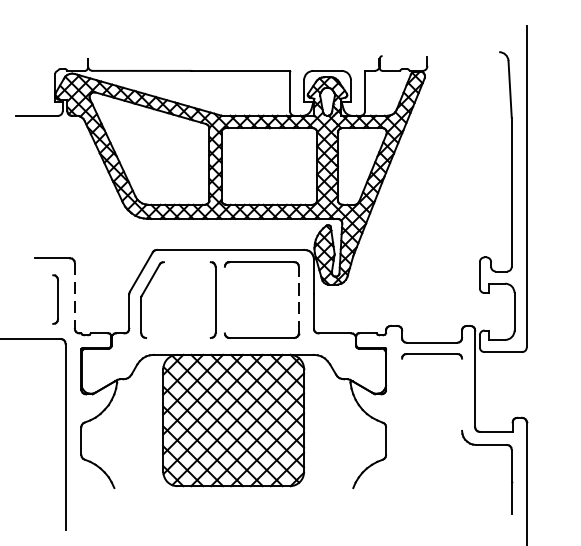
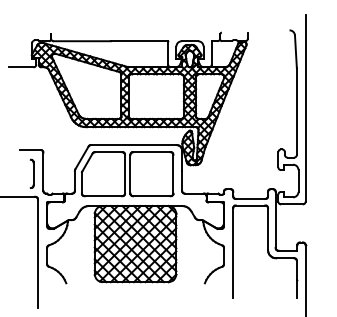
line: (187, 262) -> (108, 152), added
line: (75, 297) -> (43, 172), dashed -> solid
line: (225, 298) -> (130, 173), added
line: (299, 298) -> (173, 173), dashed -> solid
line: (178, 338) -> (103, 196), added
line: (462, 395) -> (268, 229), added
line: (402, 436) -> (233, 253), added

